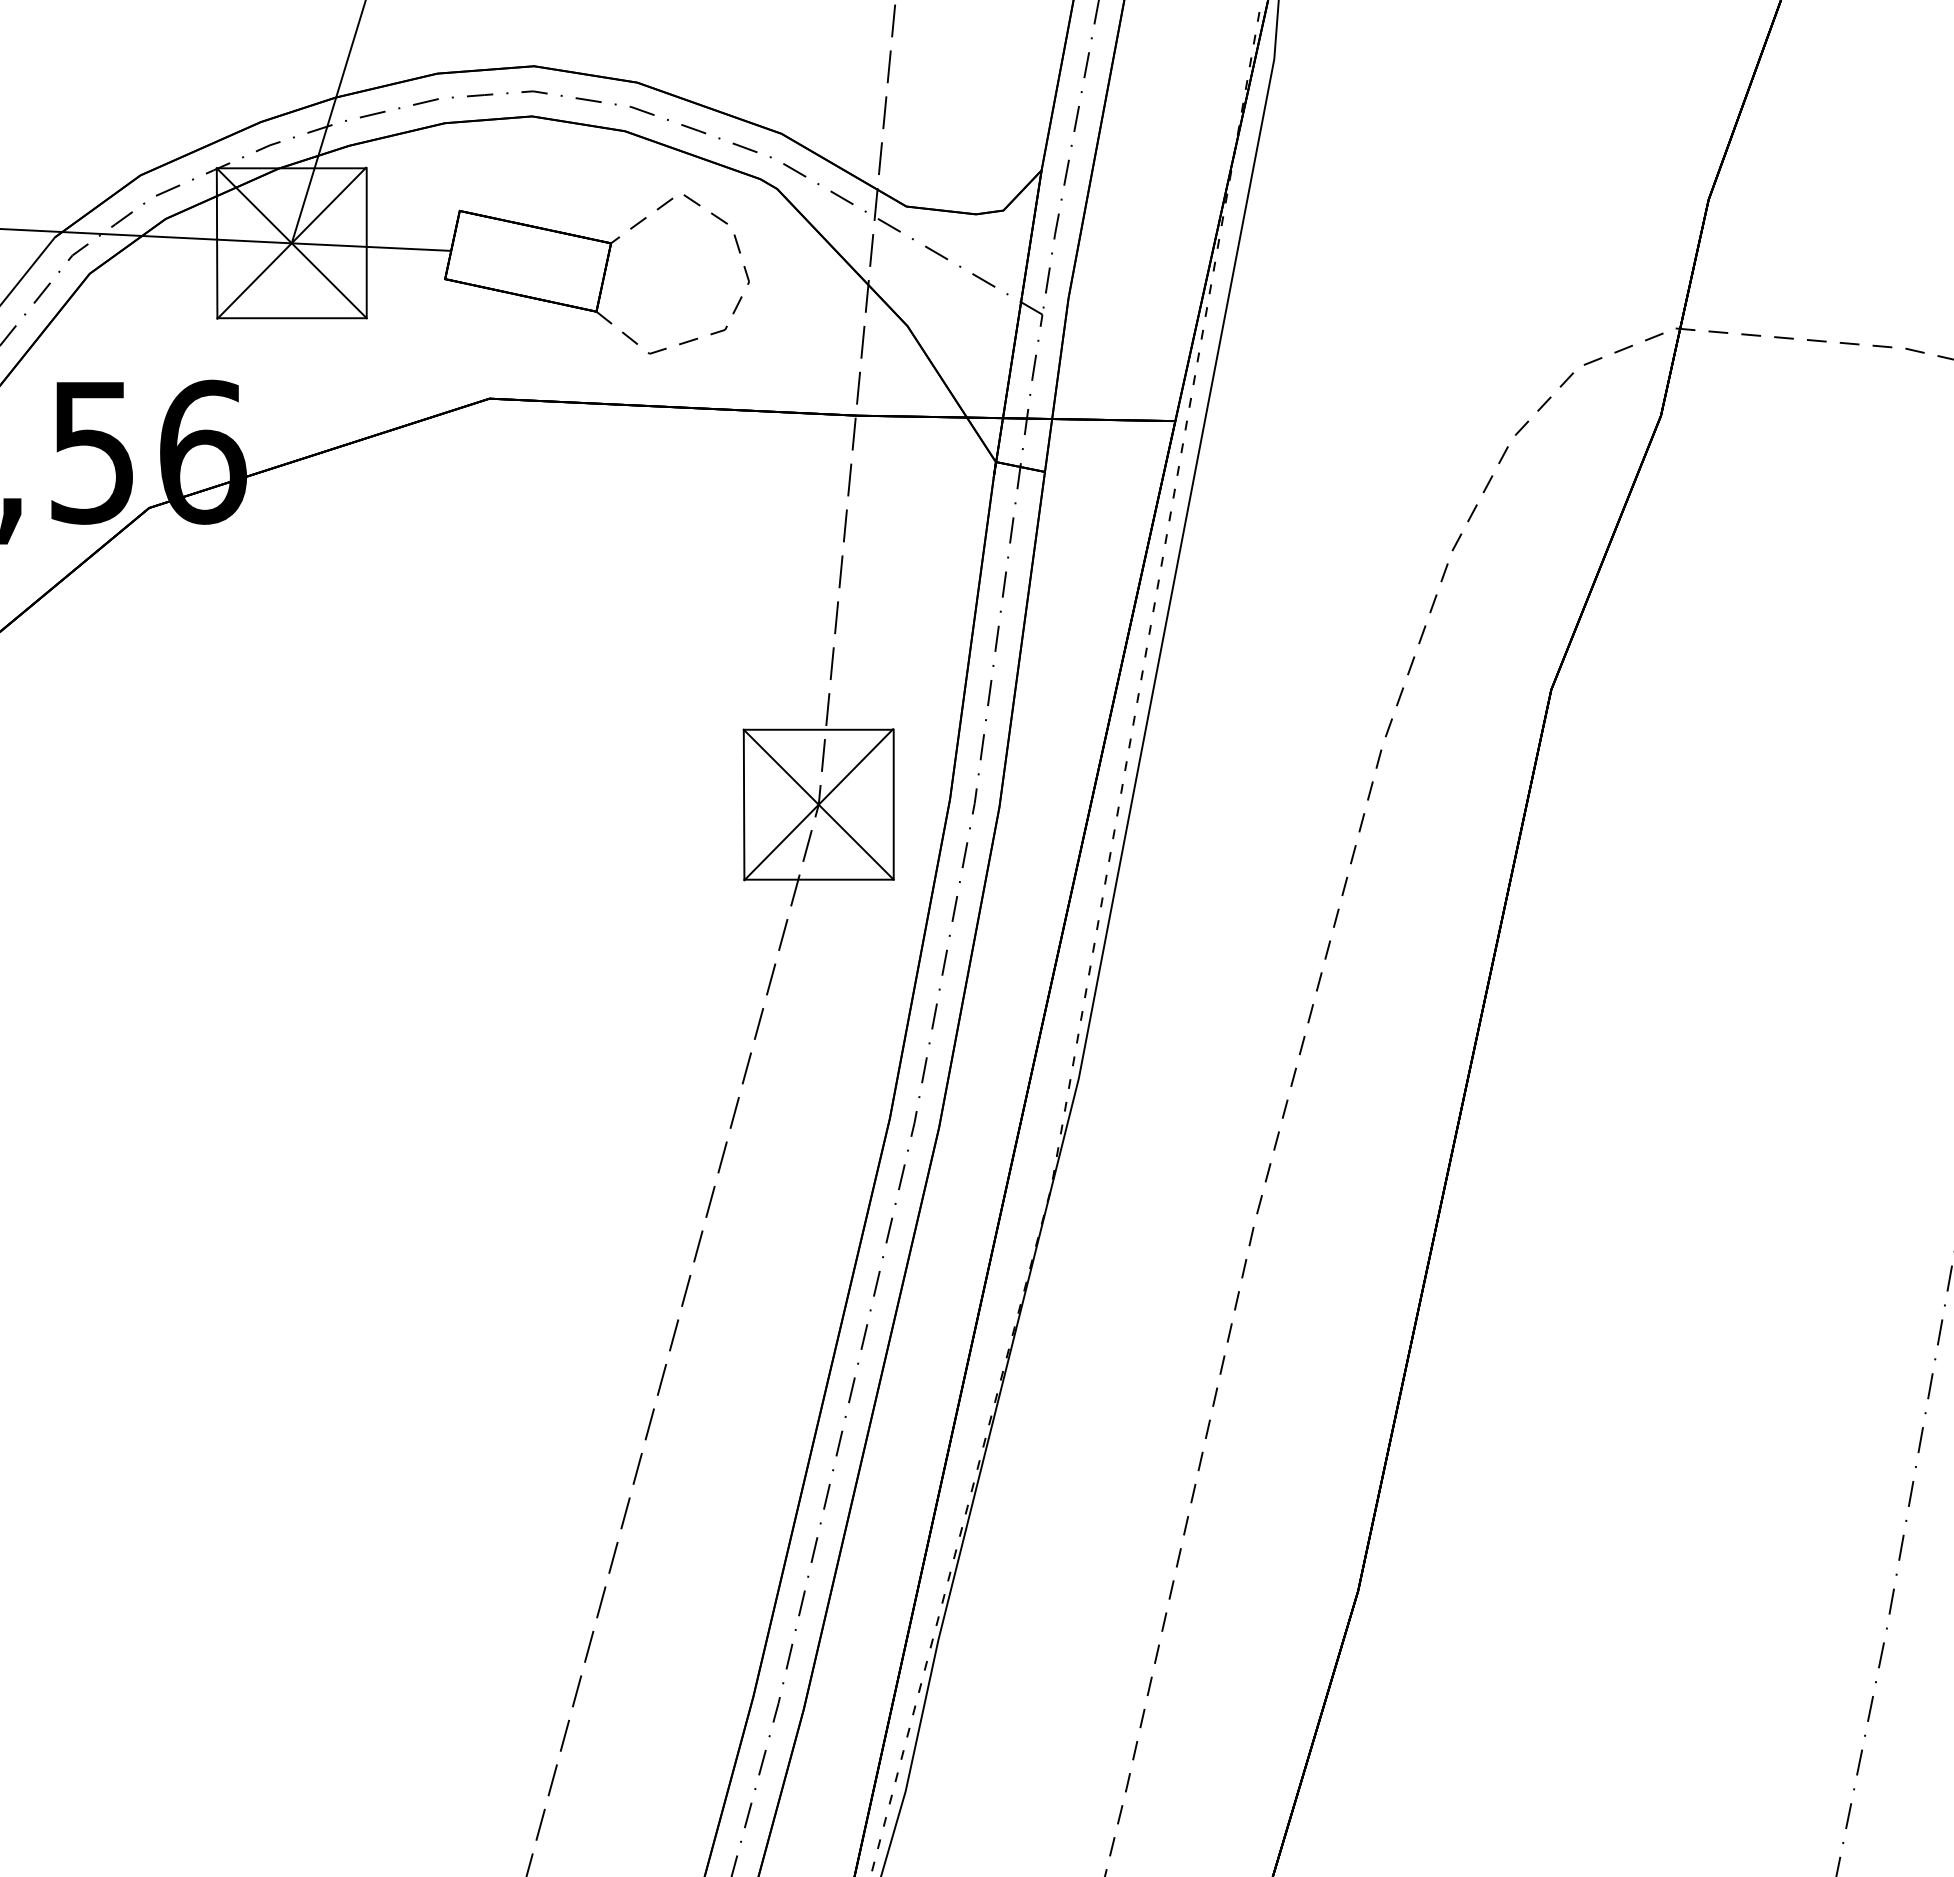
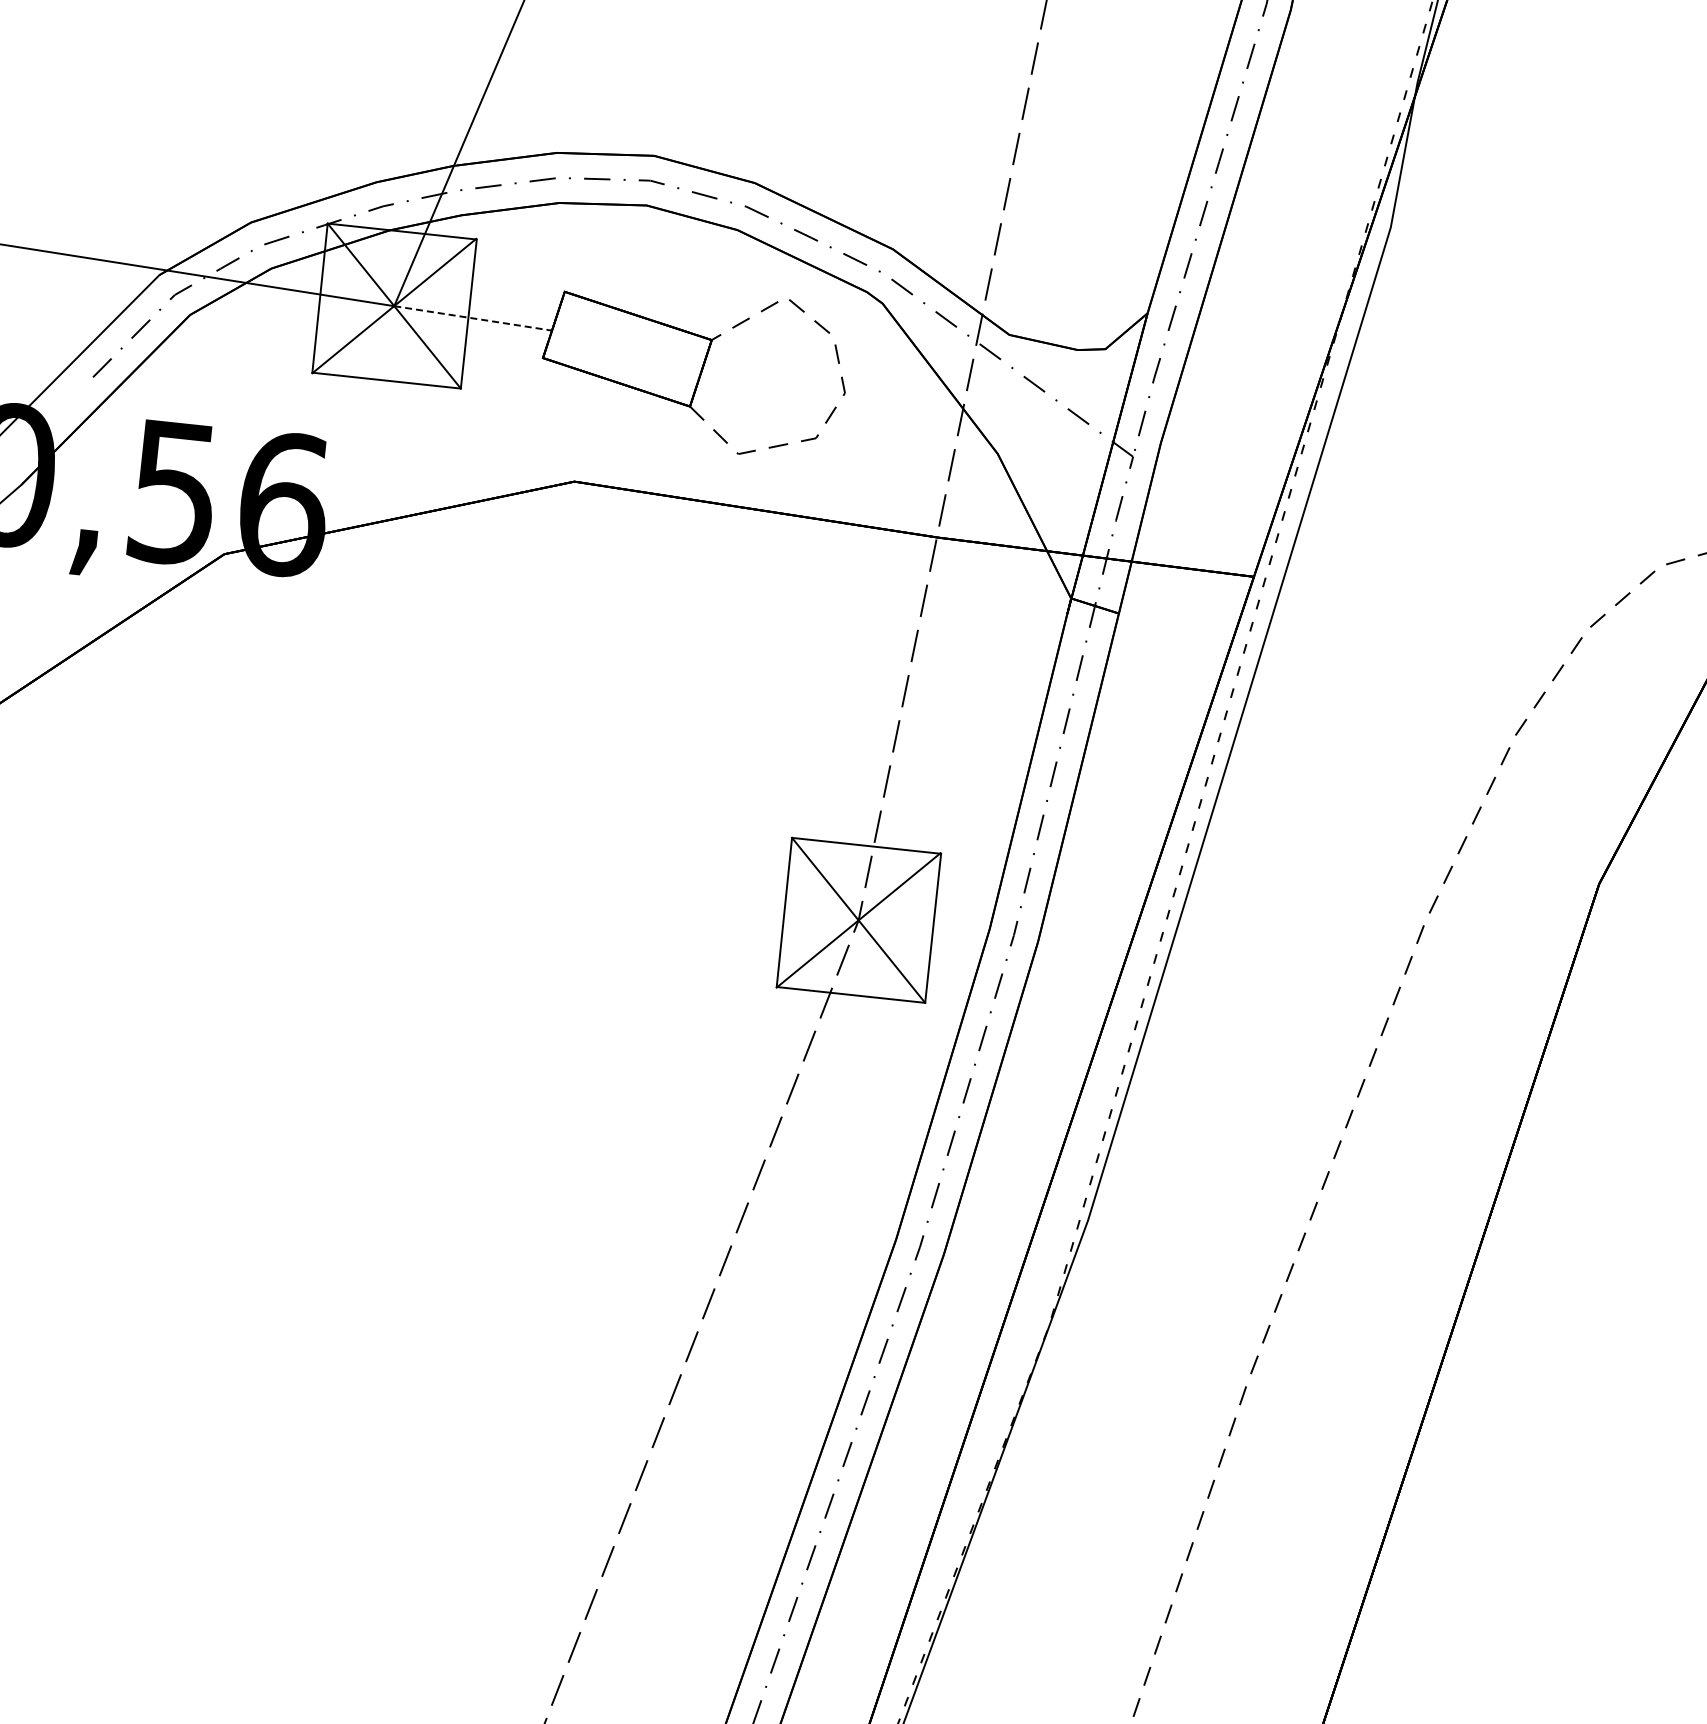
line: (371, 247) -> (473, 318), solid -> dashed

